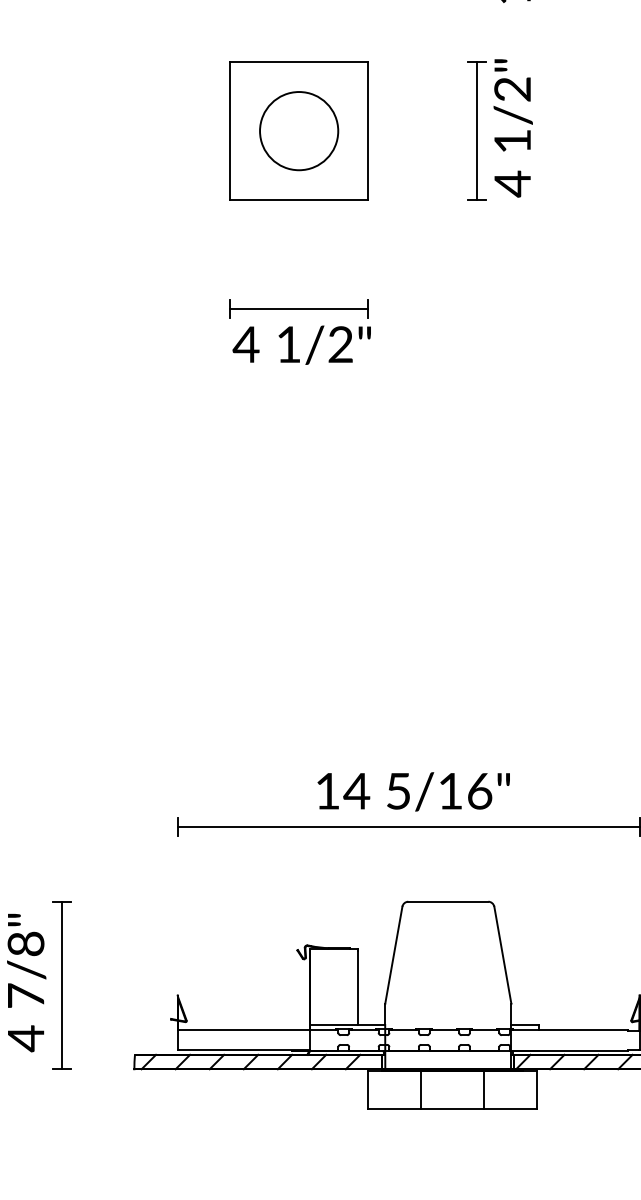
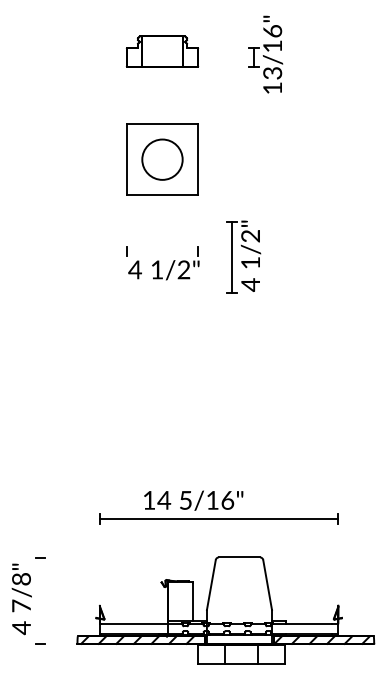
part: (498, 128) -> (243, 256), moved
line: (299, 308) -> (162, 251), removed
text: (413, 791) -> (193, 500), moved
line: (62, 985) -> (40, 600), removed

